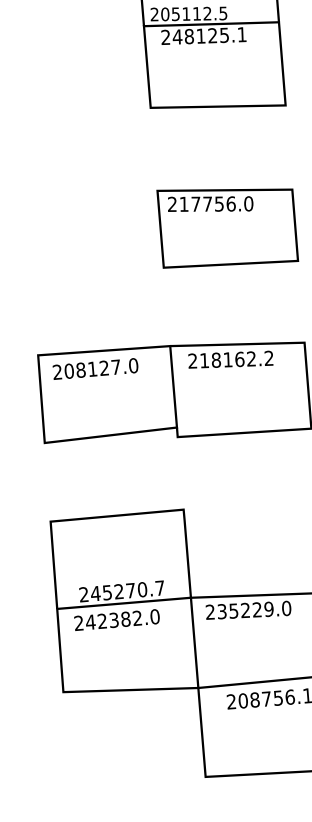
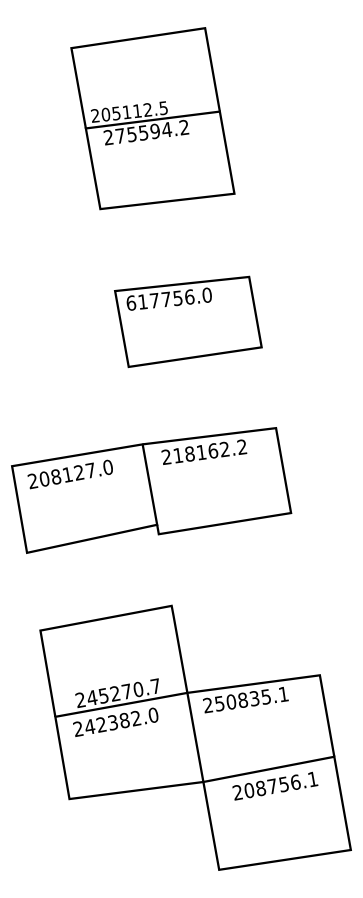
text: (210, 35) -> (152, 131), 248125.1 -> 275594.2
text: (172, 203) -> (131, 302), 217756.0 -> 617756.0
text: (254, 608) -> (251, 697), 235229.0 -> 250835.1

